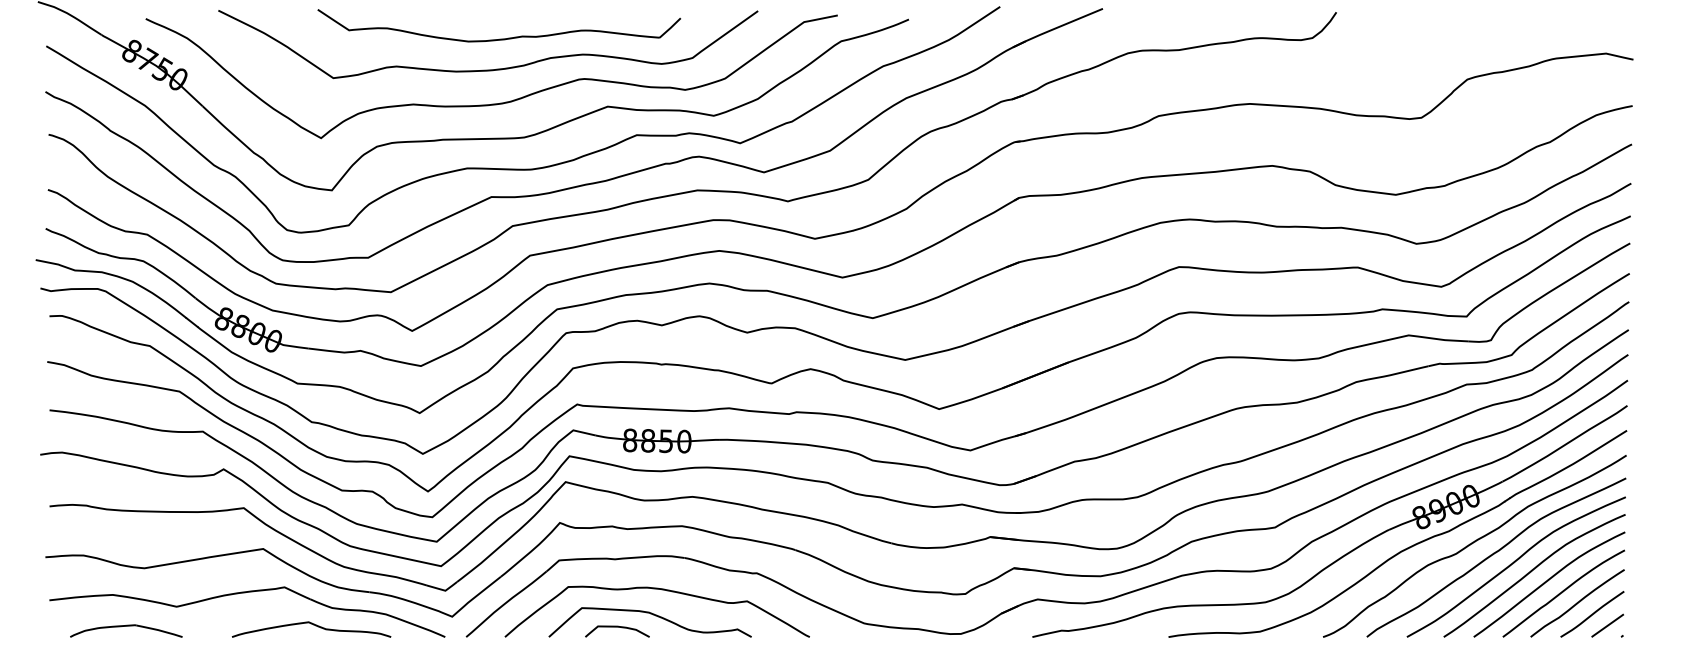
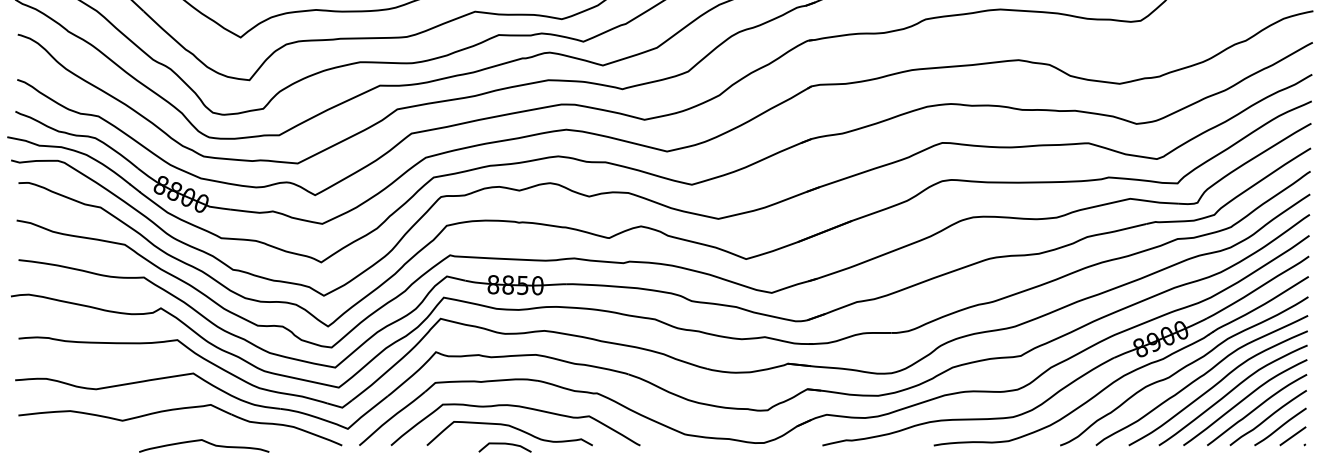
curve: (313, 625) -> (205, 442), moved
curve: (617, 627) -> (505, 444), moved
part: (126, 630) -> (81, 440), removed

